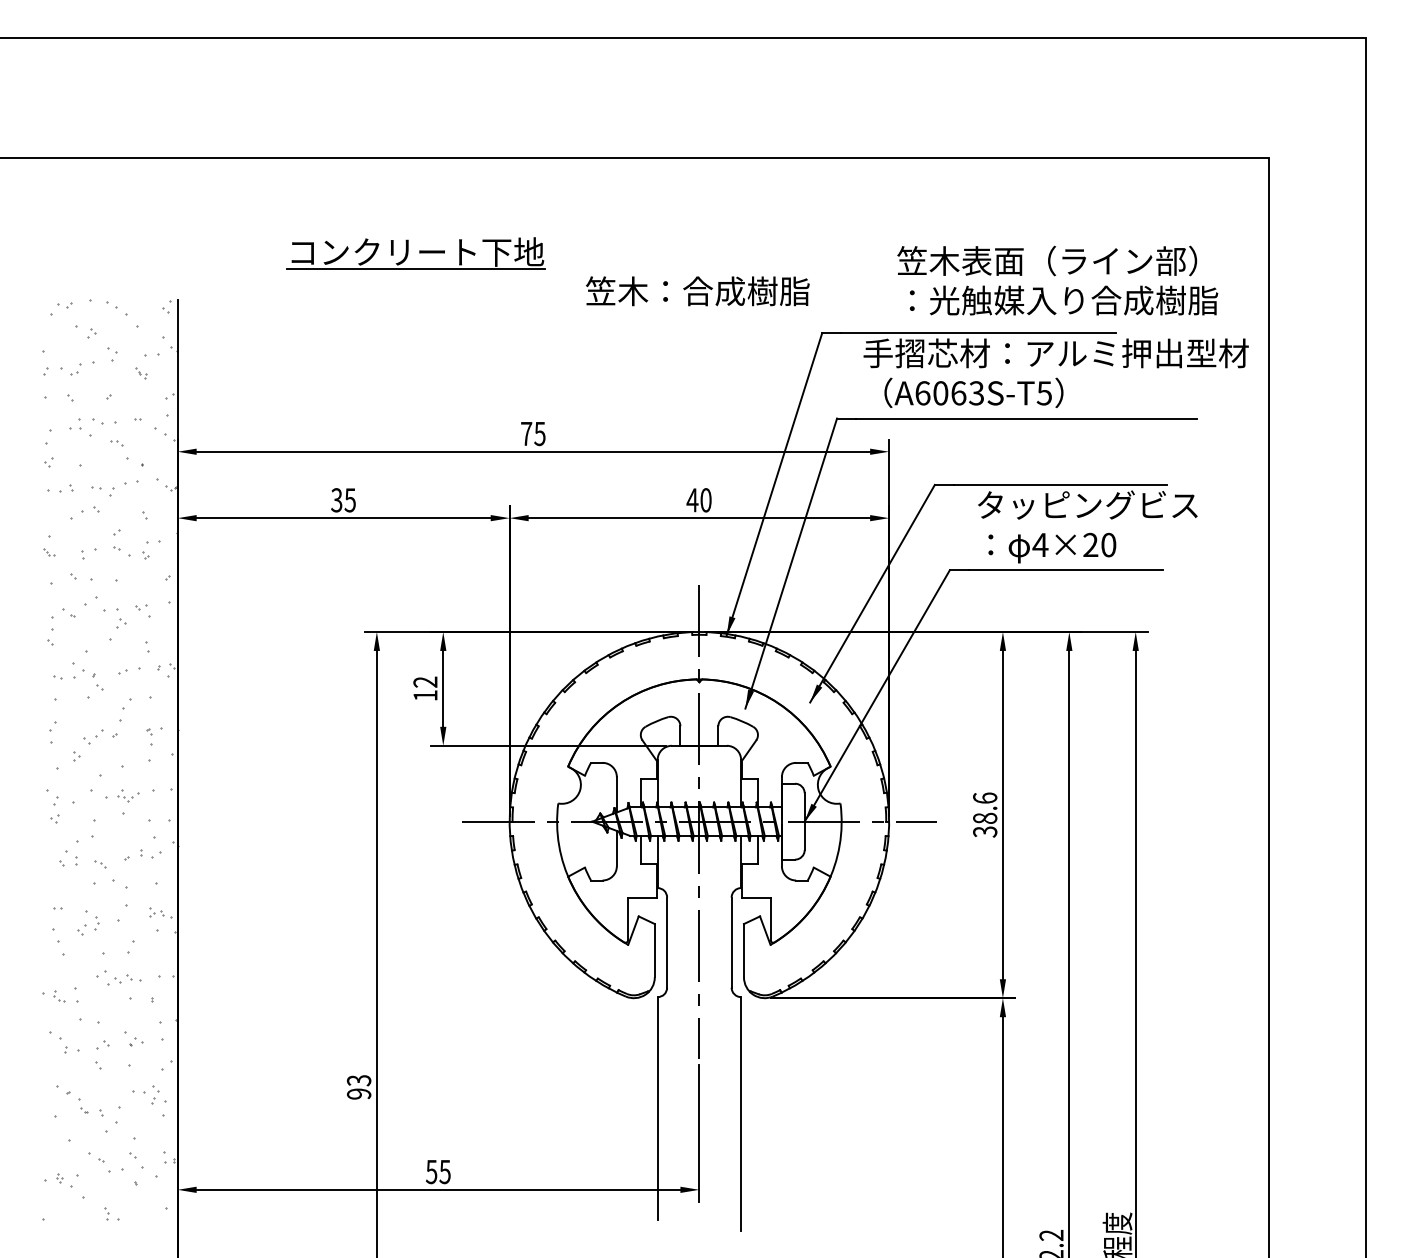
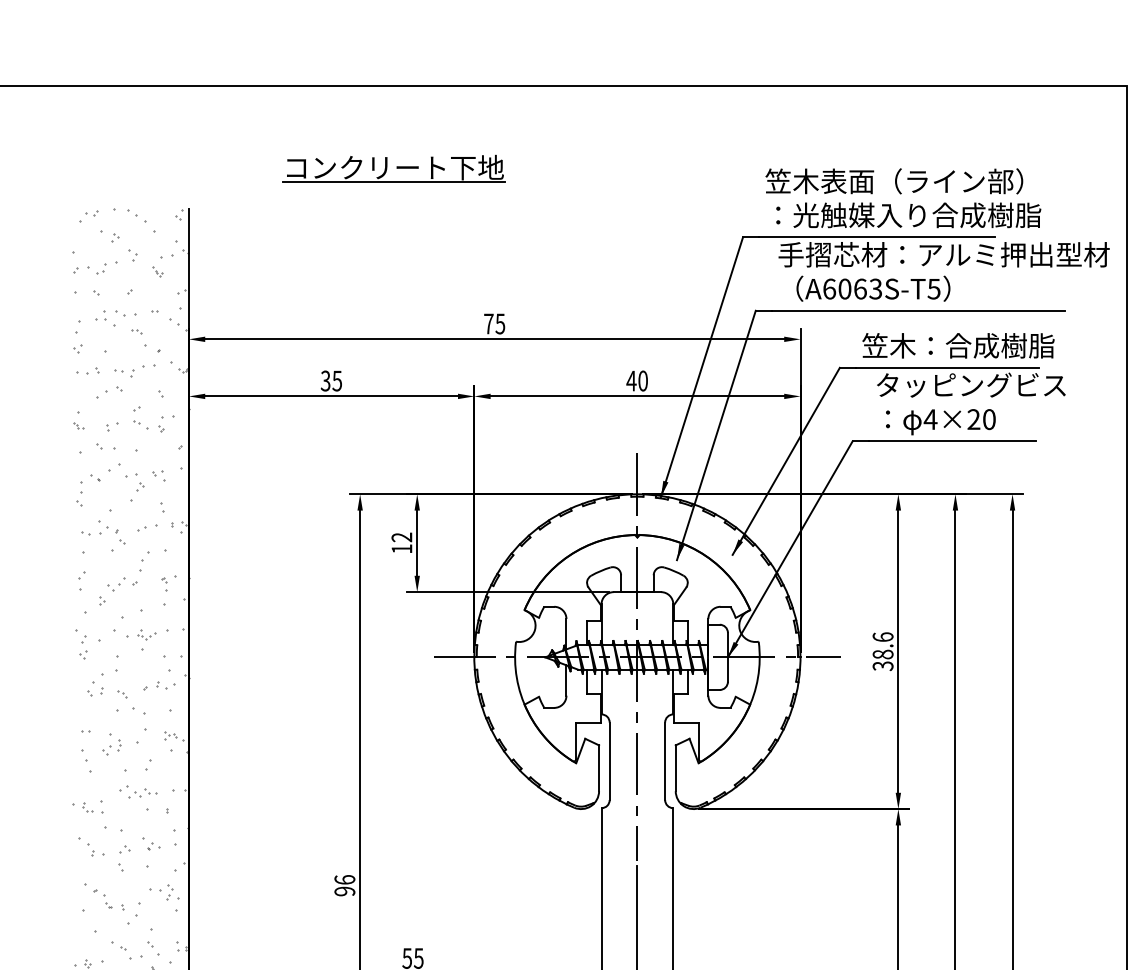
text: (1057, 280) -> (903, 198), moved
text: (697, 291) -> (958, 345), moved
text: (359, 1080) -> (345, 879), 93 -> 96

